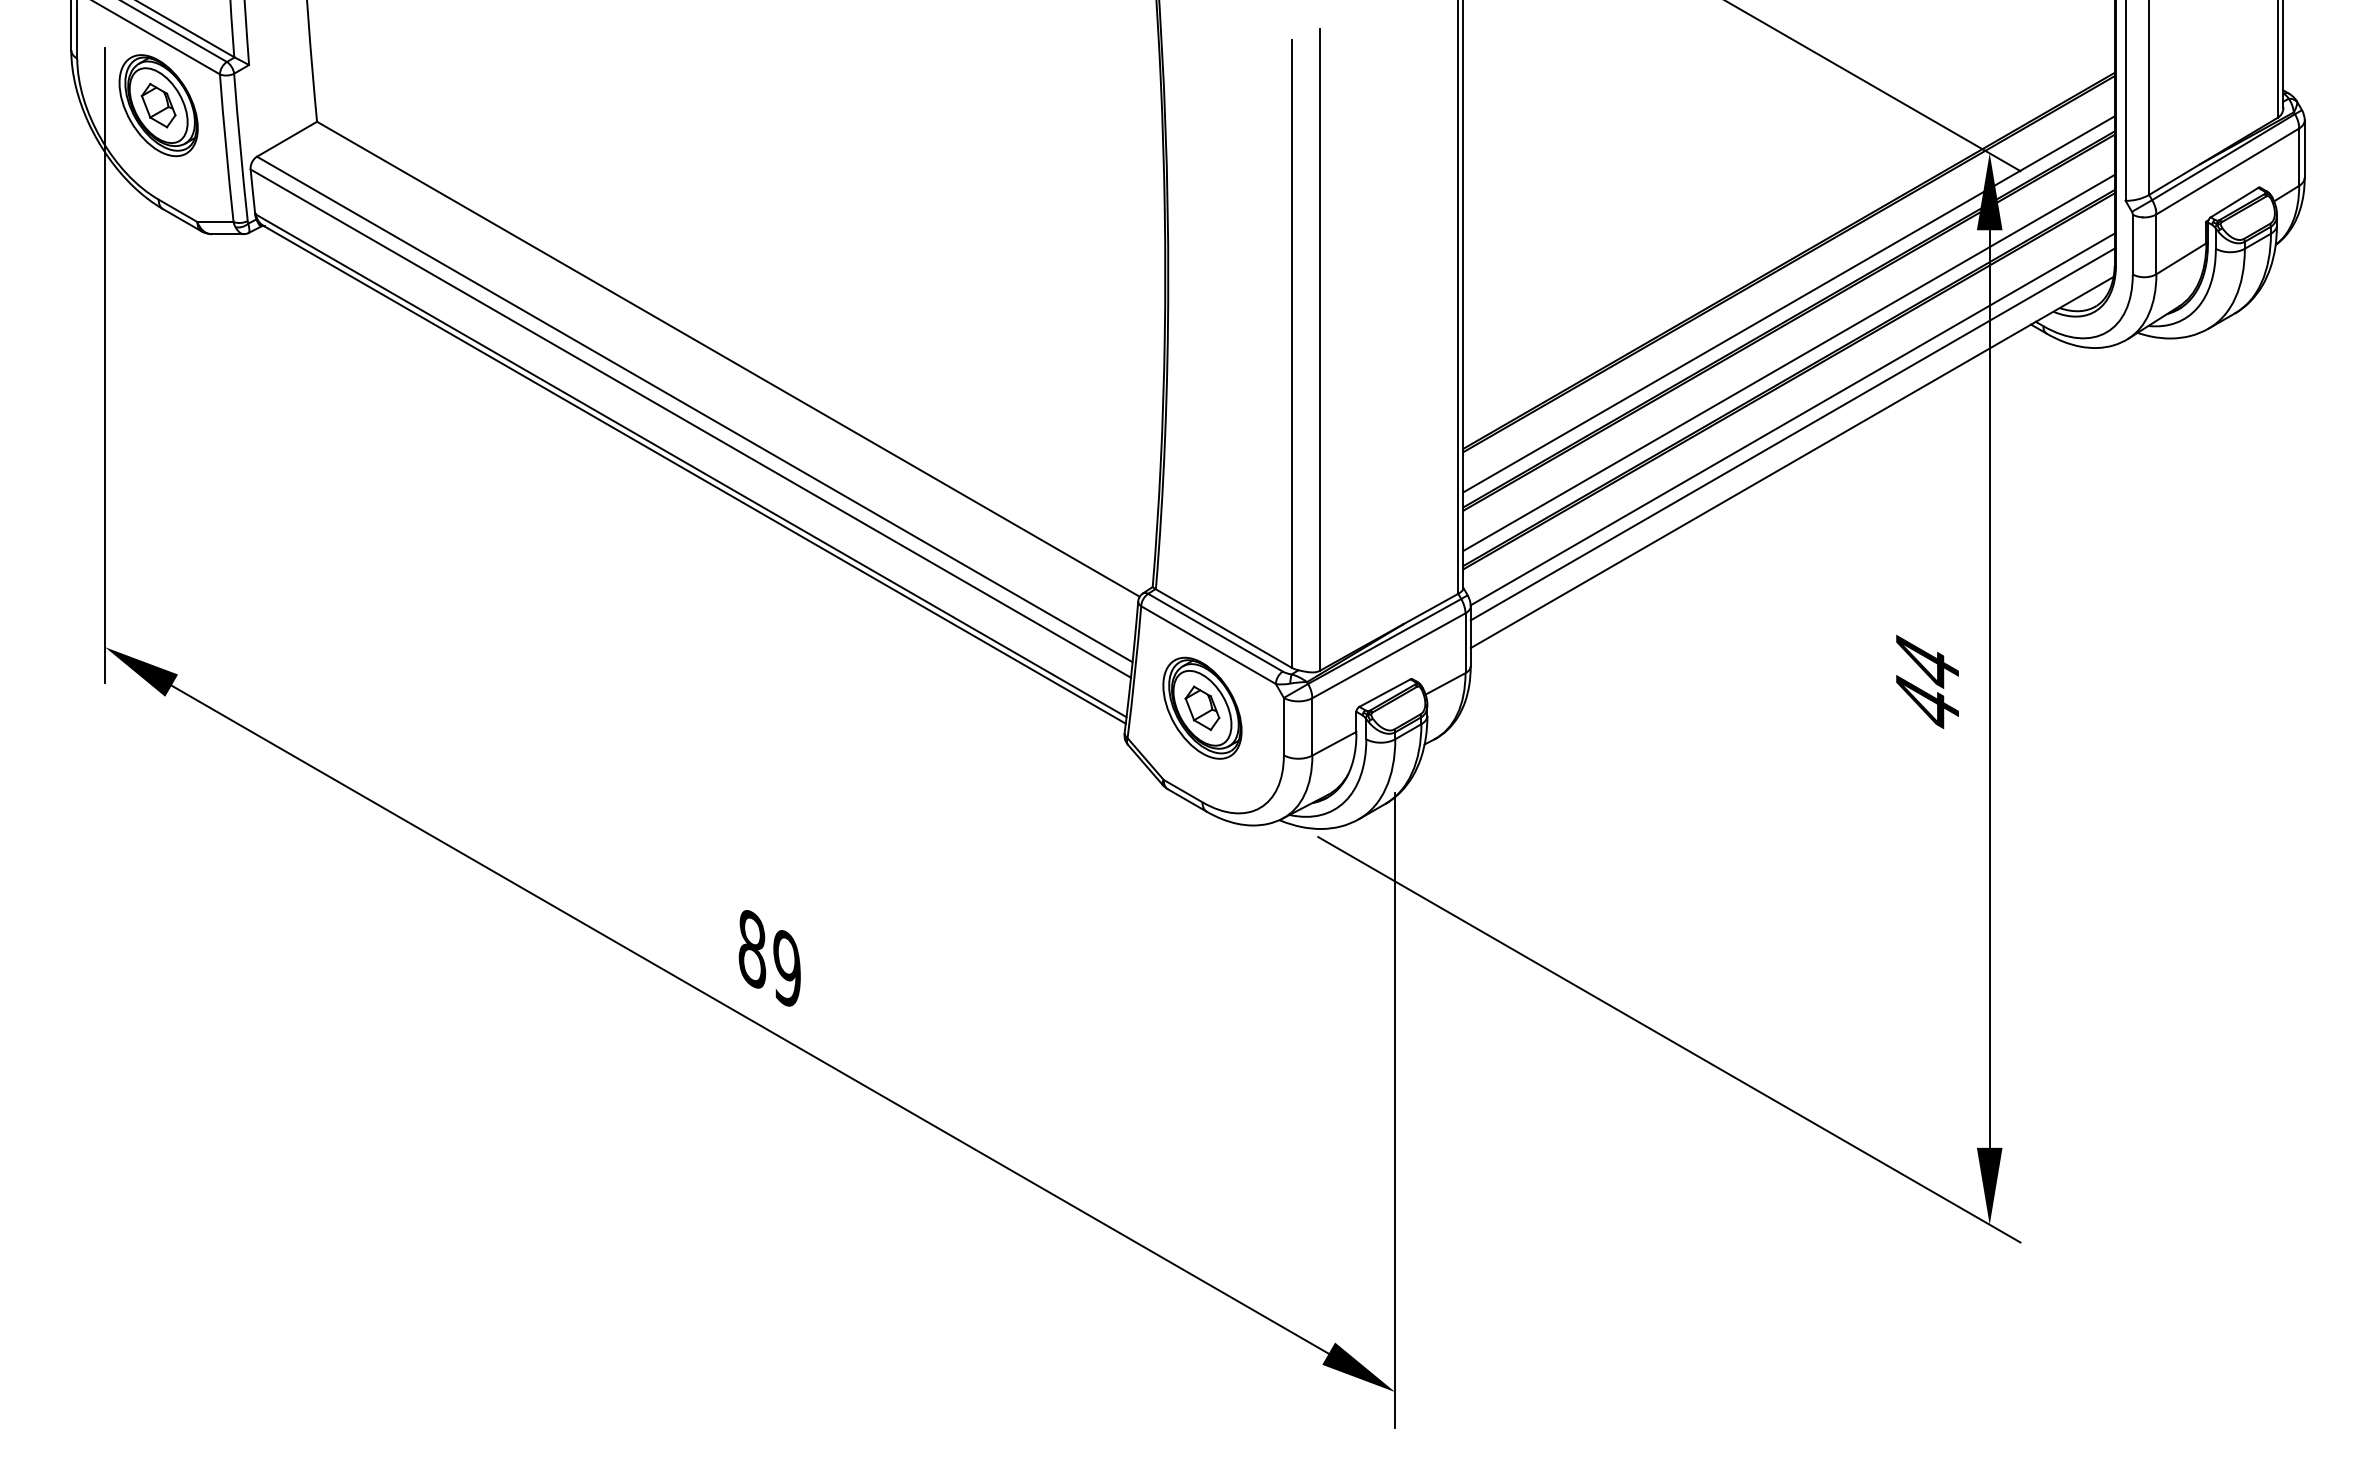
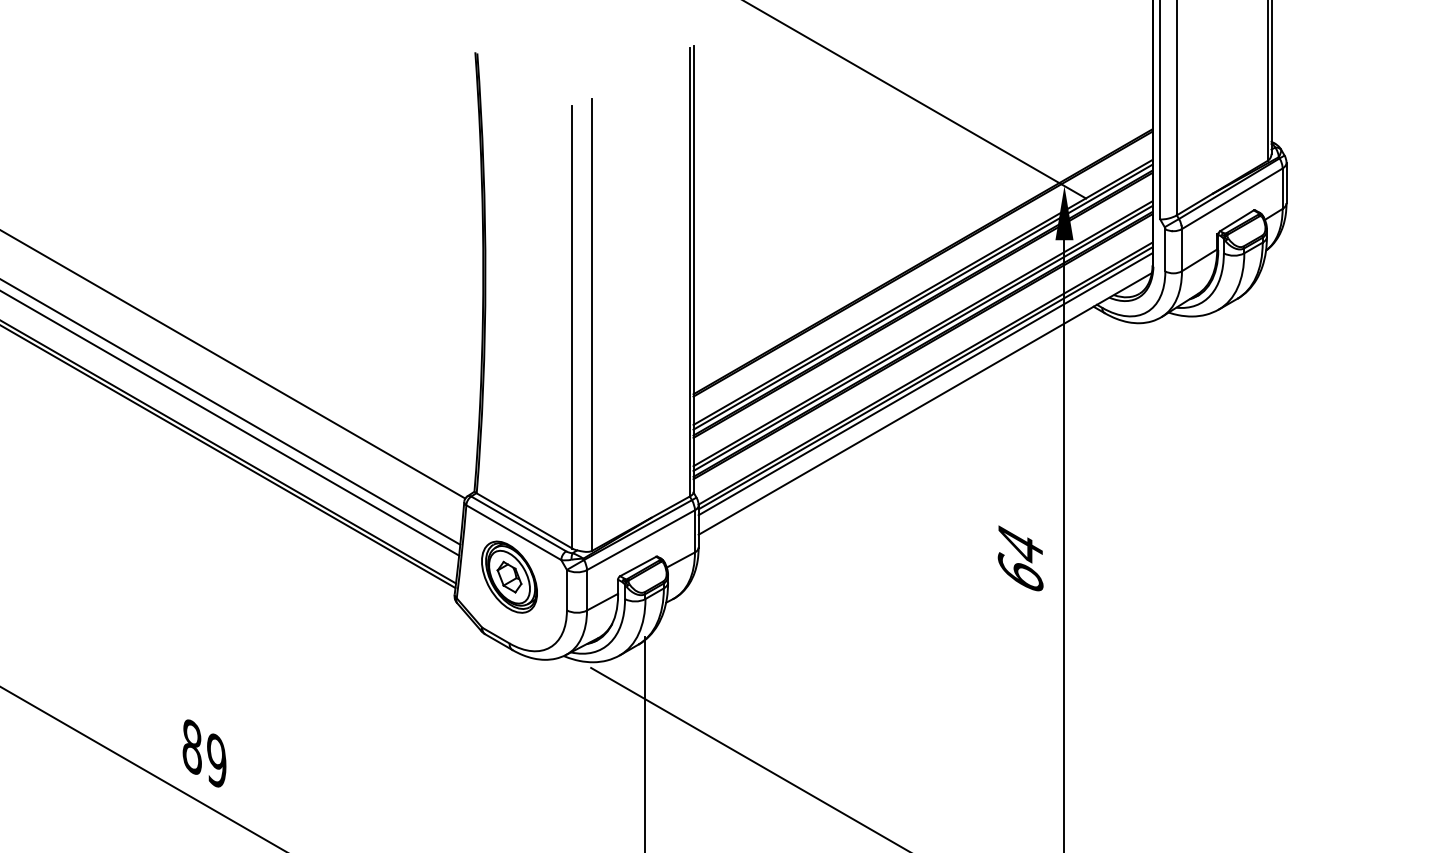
line: (1788, 311) -> (922, 297), added
line: (1788, 369) -> (922, 338), added
line: (1792, 426) -> (925, 378), added
text: (1927, 700) -> (1020, 571), 44 -> 64

